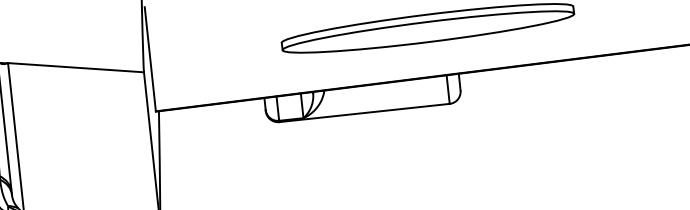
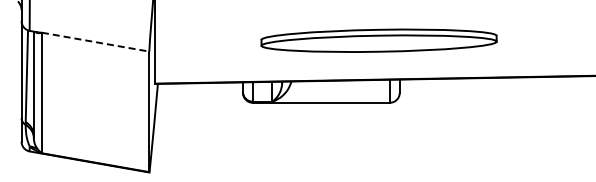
line: (75, 68) -> (95, 42), solid -> dashed

